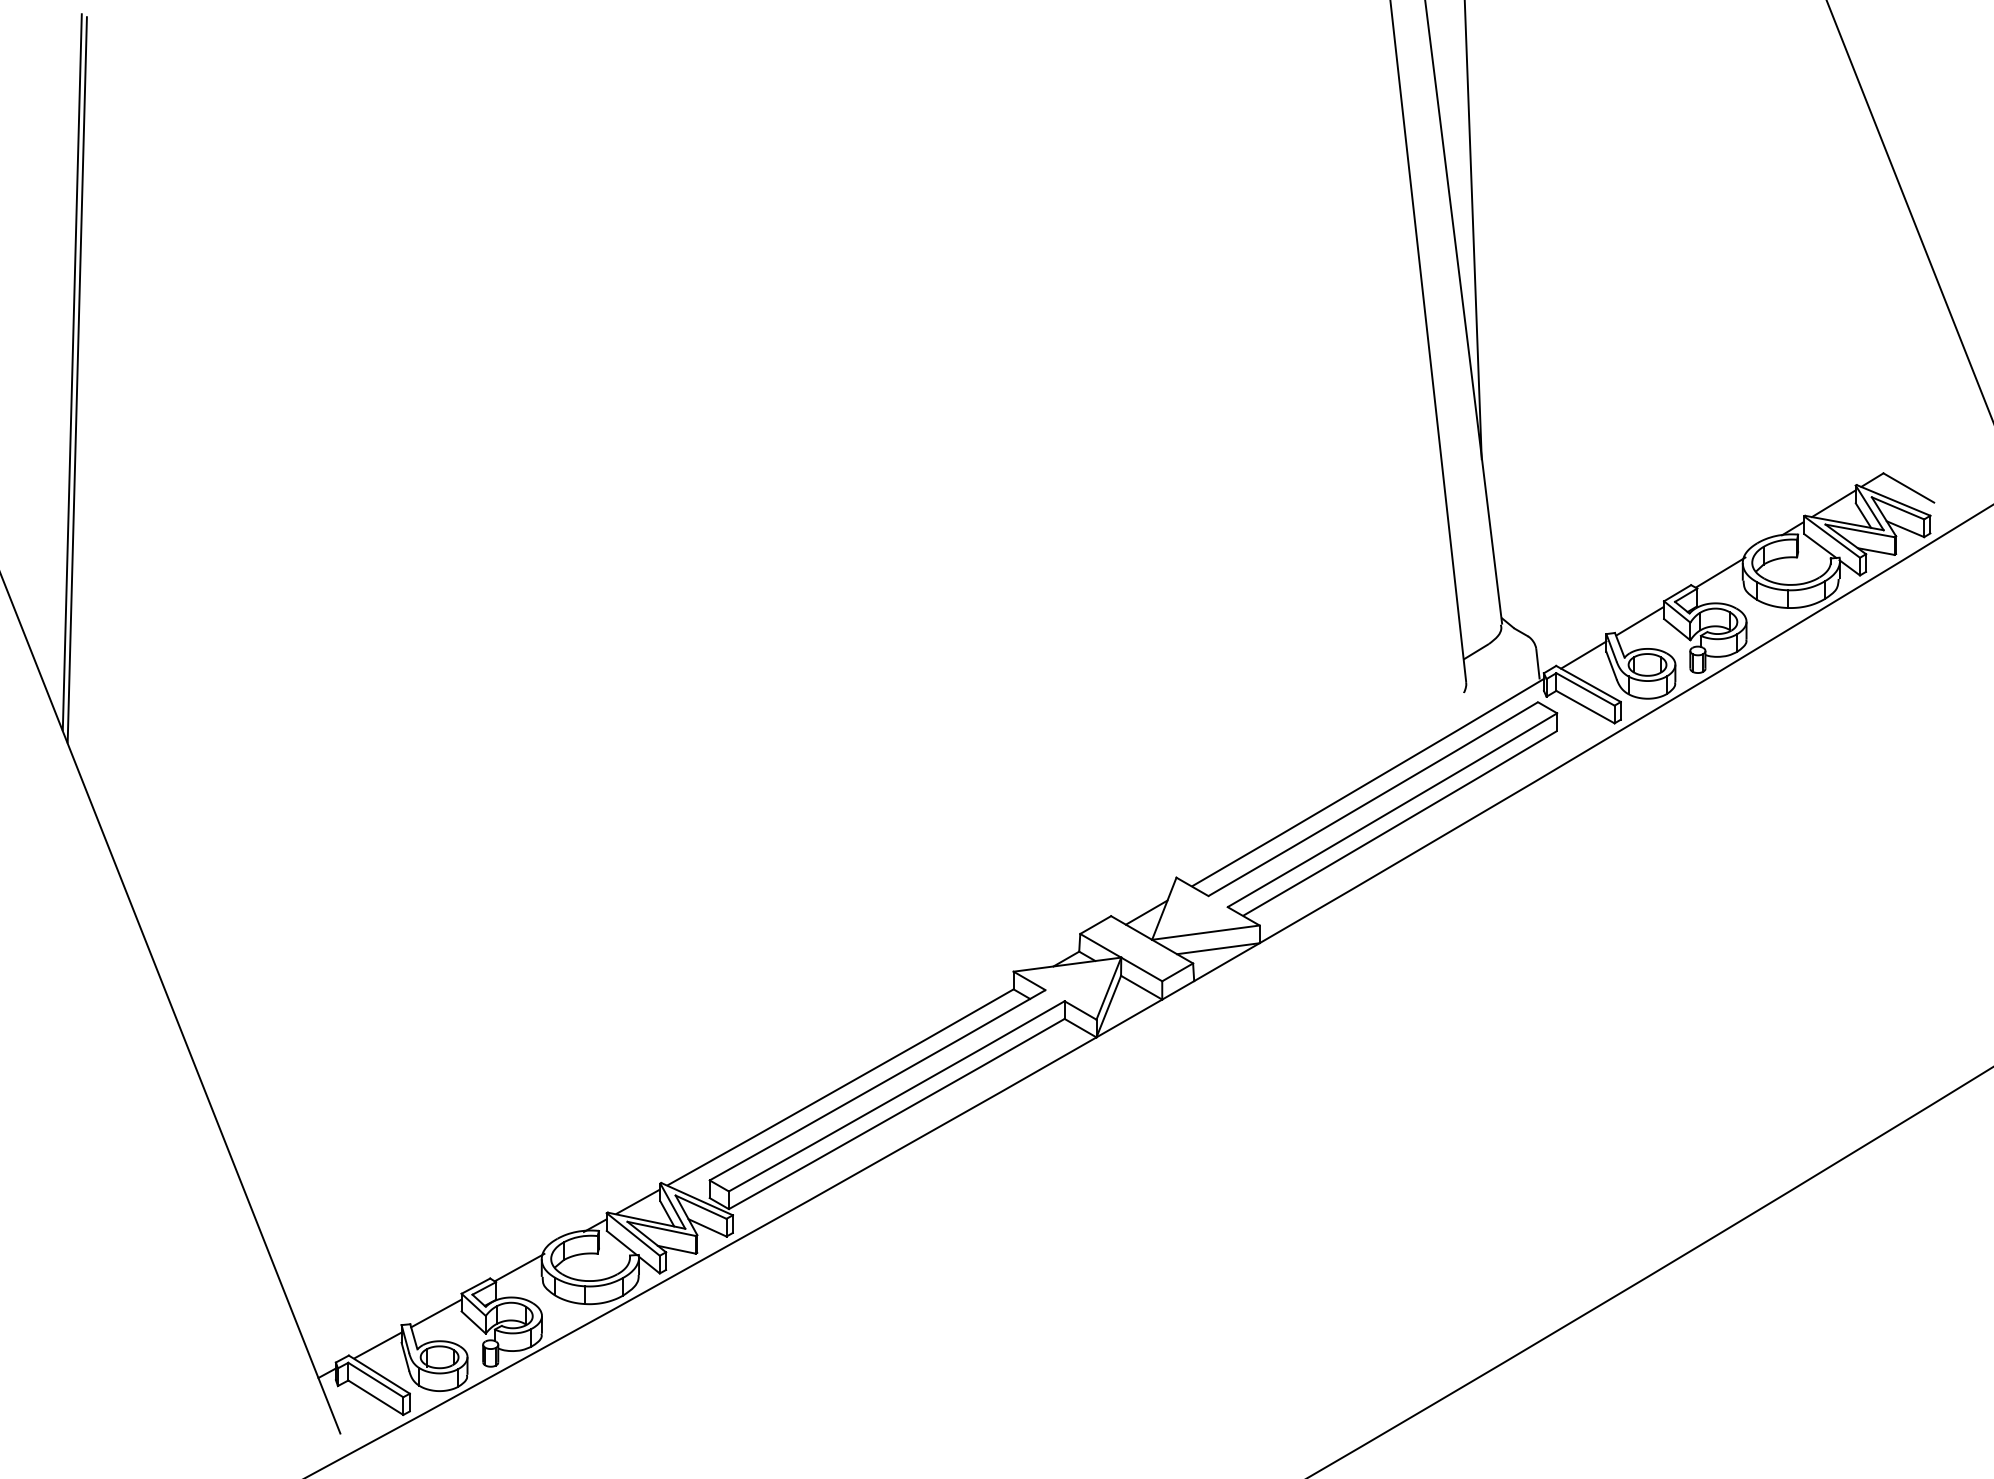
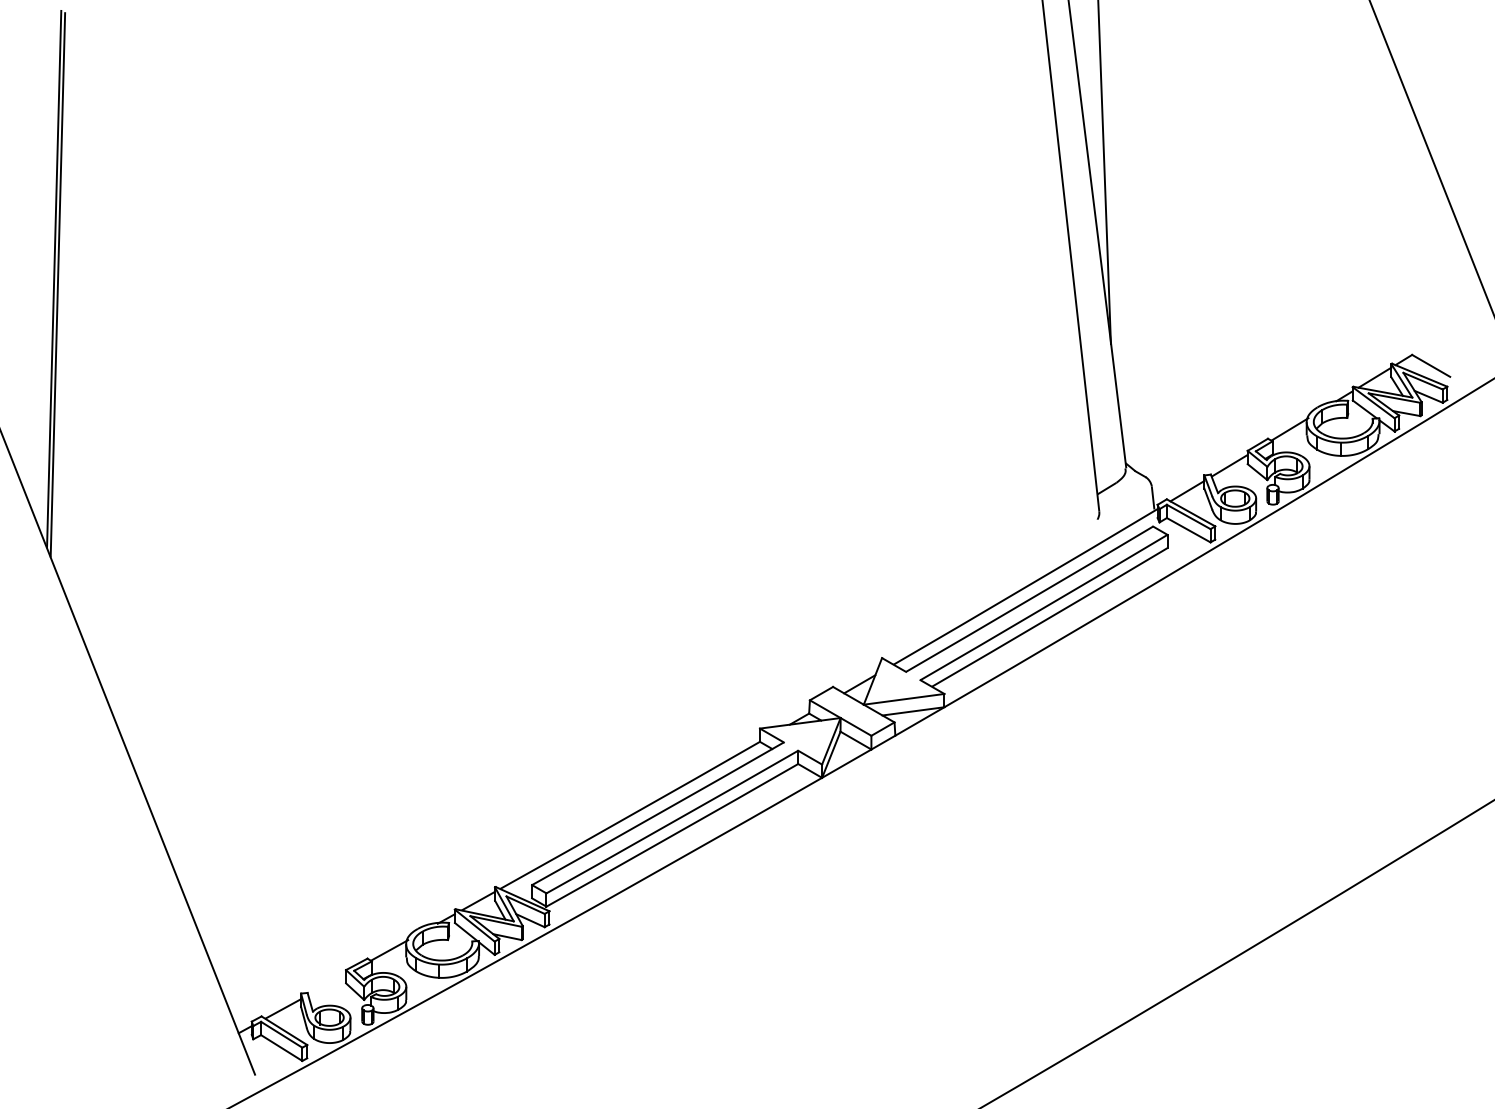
line: (436, 1313) -> (327, 984), removed

